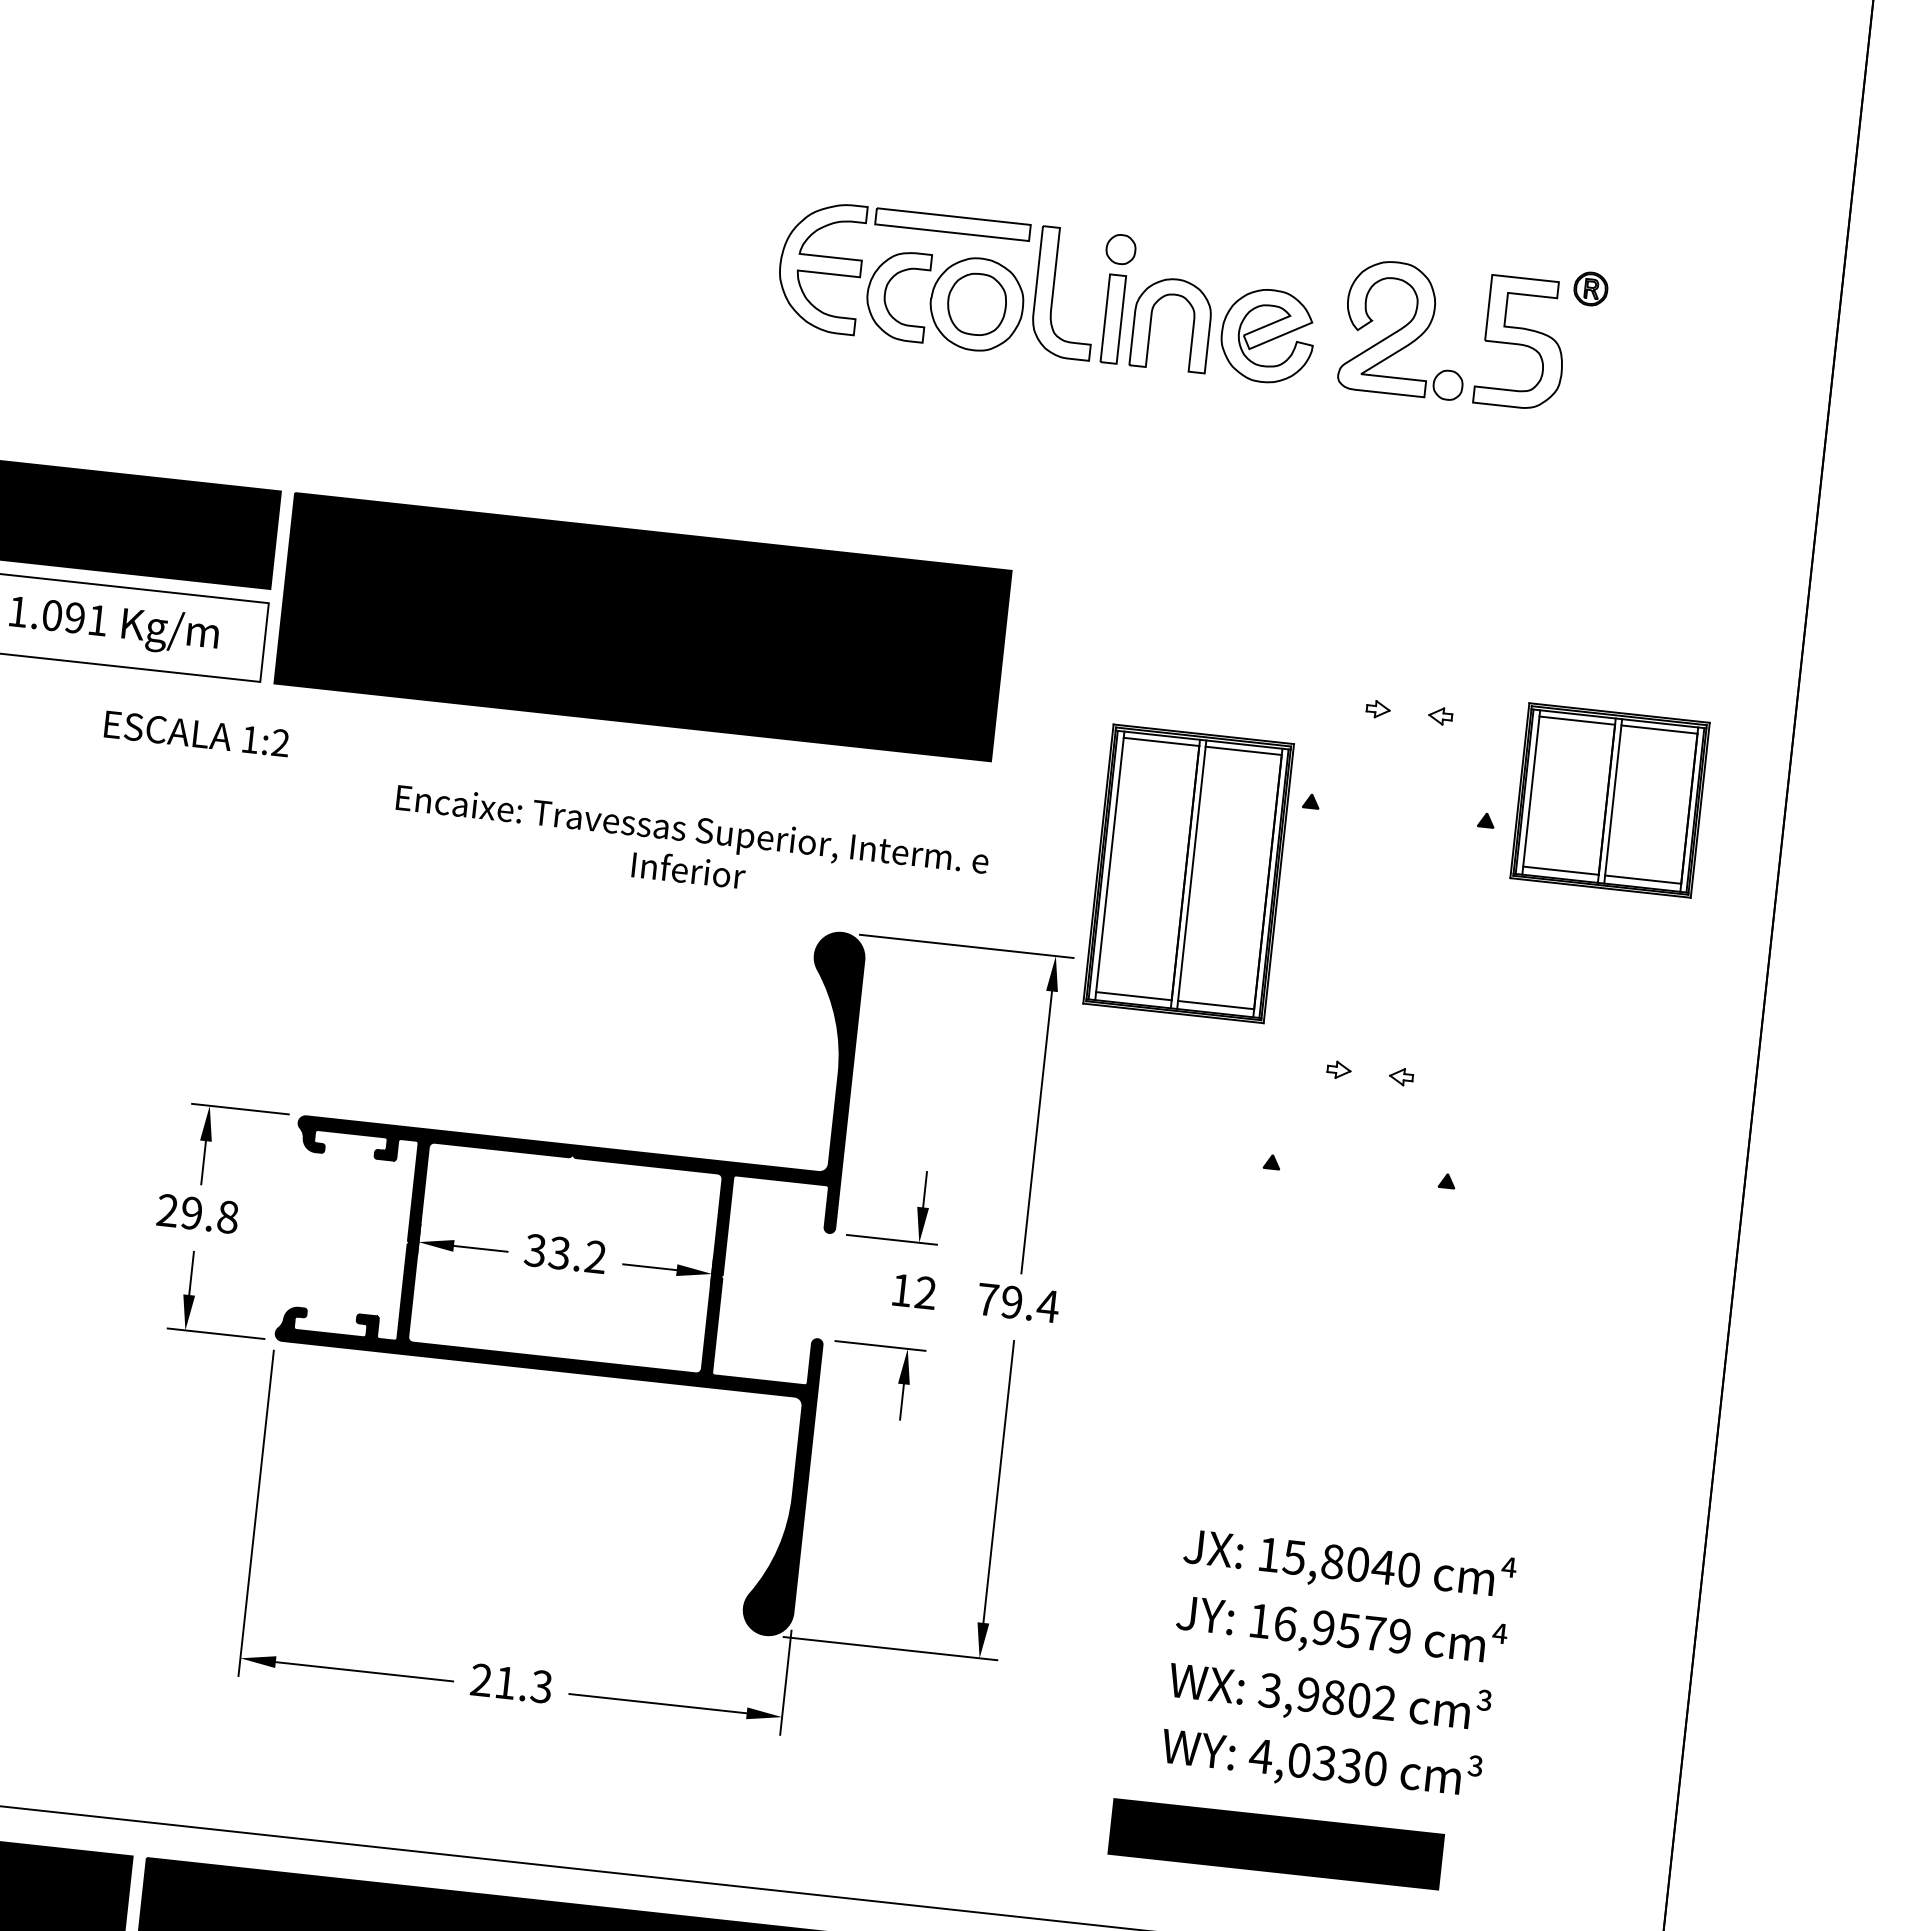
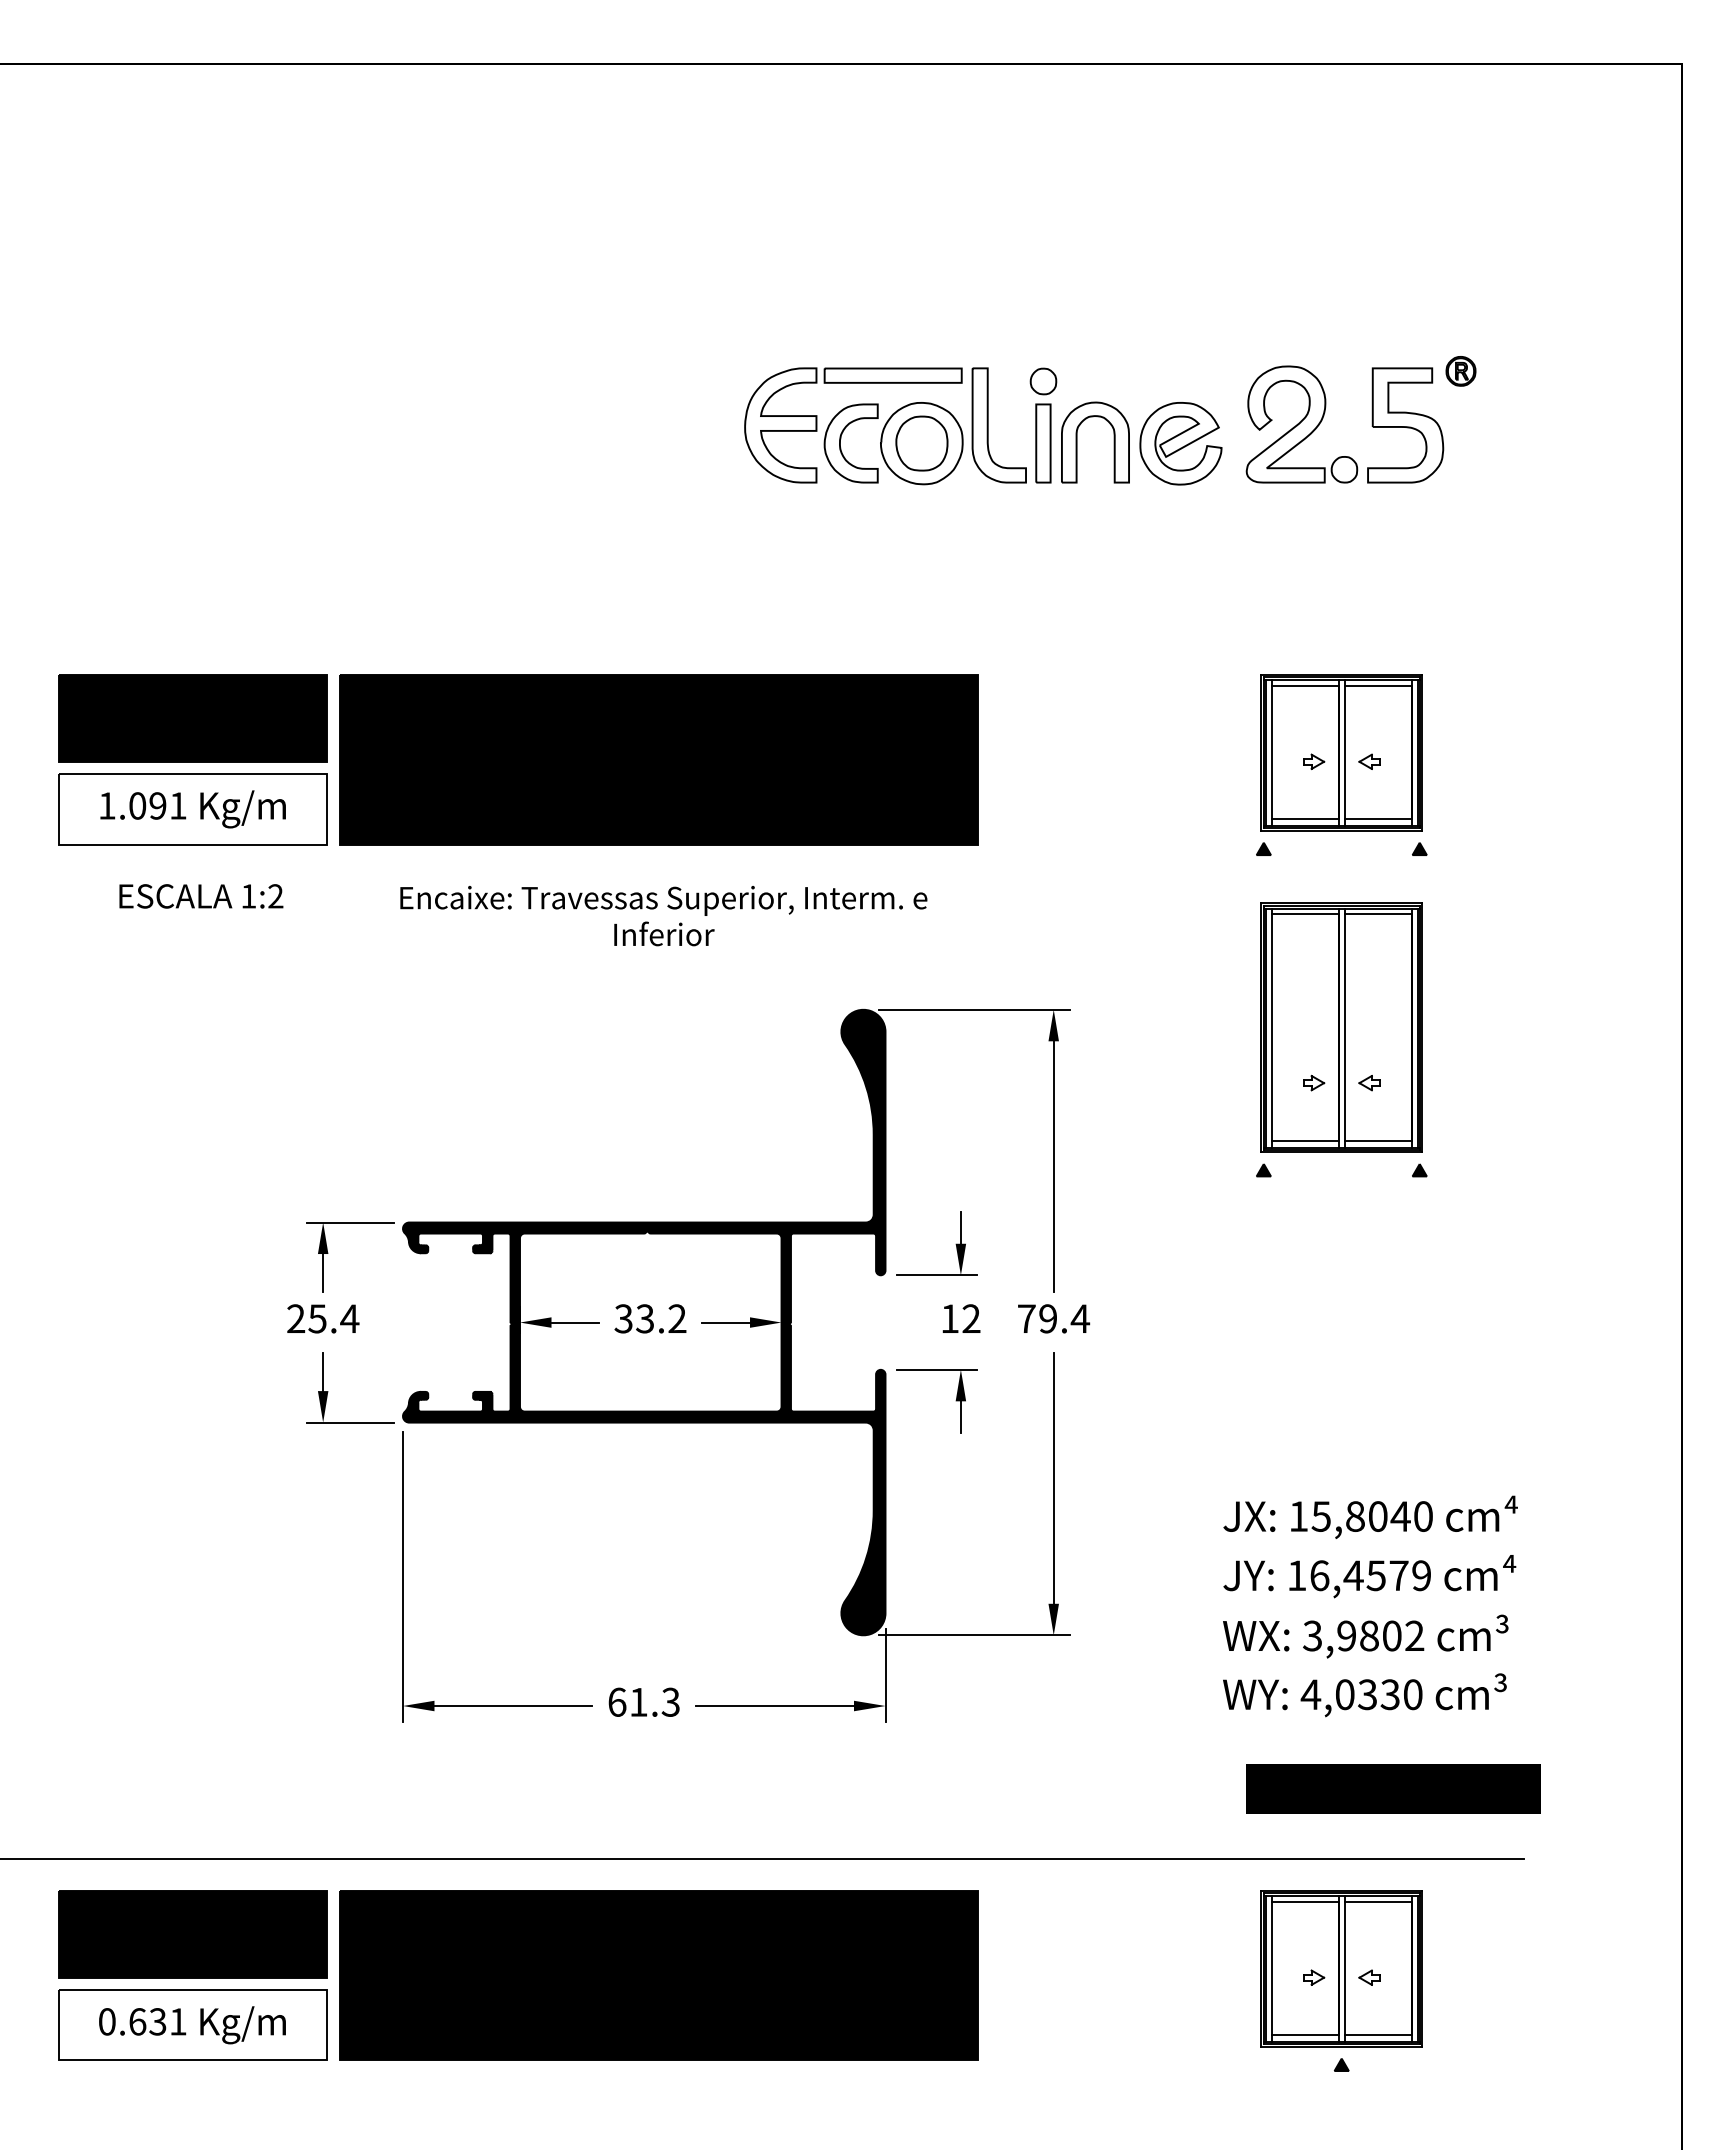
text: (197, 734) -> (201, 896), moved
part: (1609, 800) -> (1341, 752), moved
text: (690, 850) -> (663, 916), moved
part: (1188, 873) -> (1341, 1027), moved
text: (209, 1214) -> (333, 1318), 29.8 -> 25.4
text: (1323, 1627) -> (1353, 1575), 16,9579 -> 16,4579
text: (481, 1679) -> (617, 1701), 21.3 -> 61.3
text: (1276, 1844) -> (1393, 1788), moved

